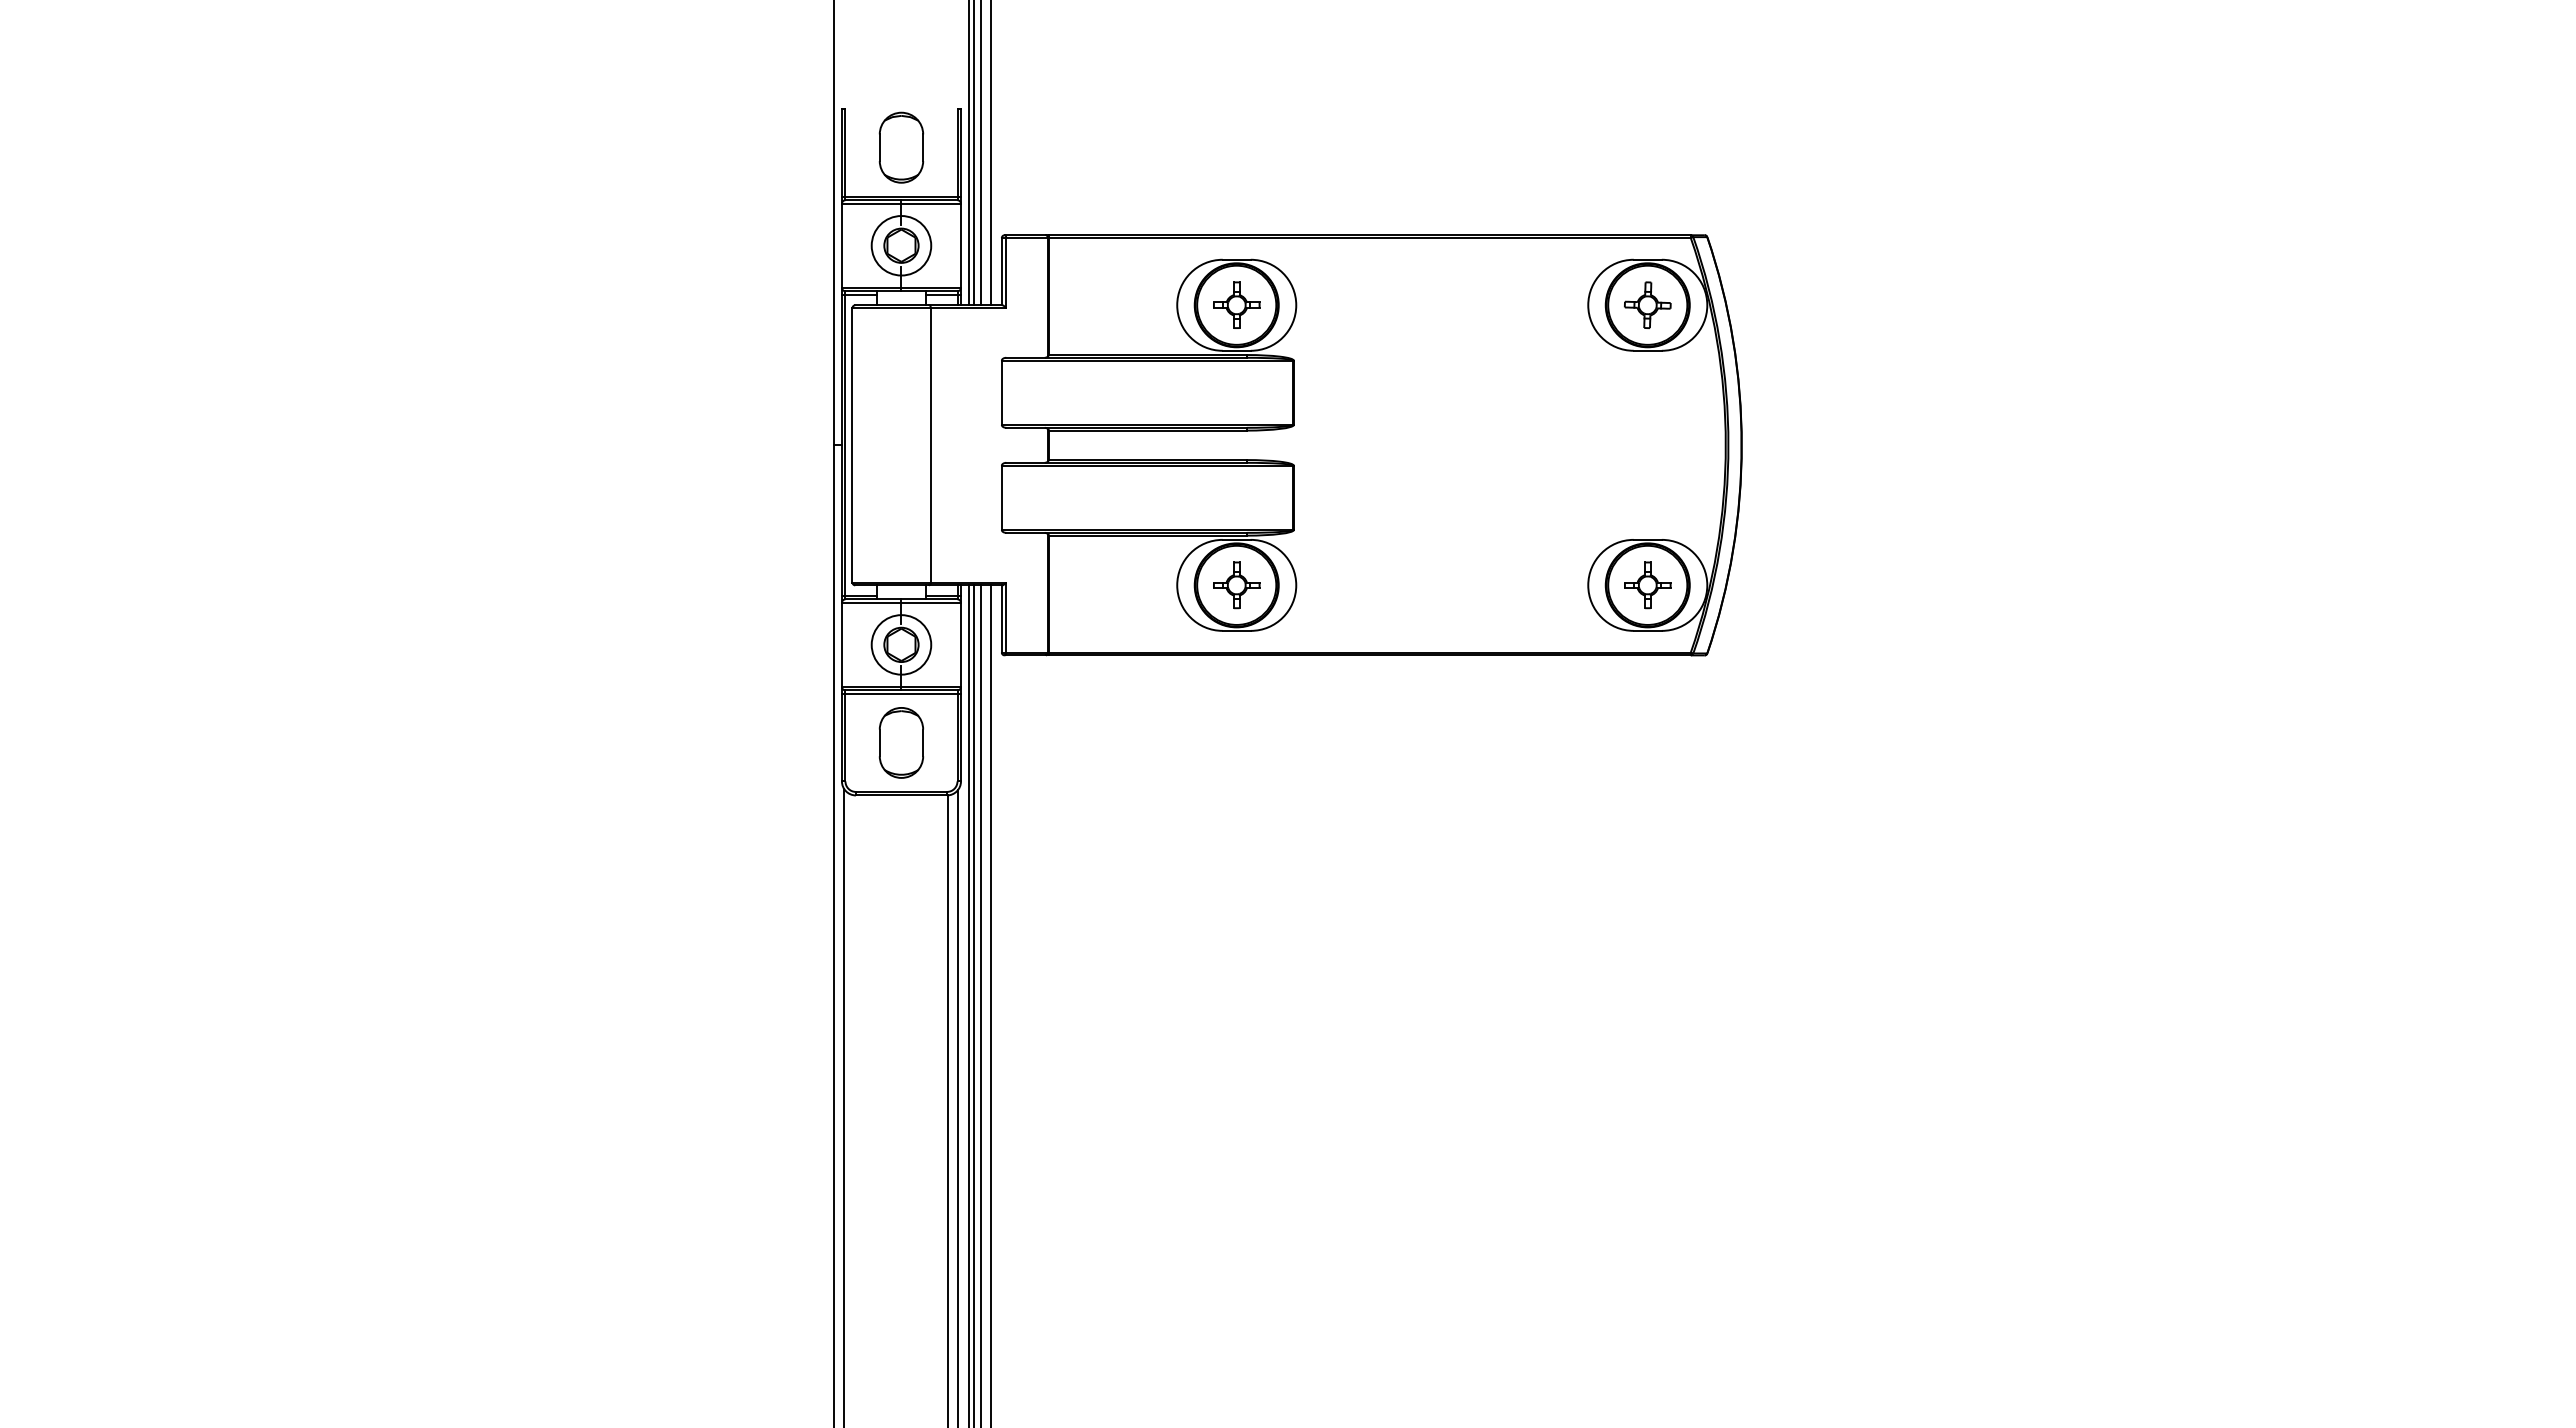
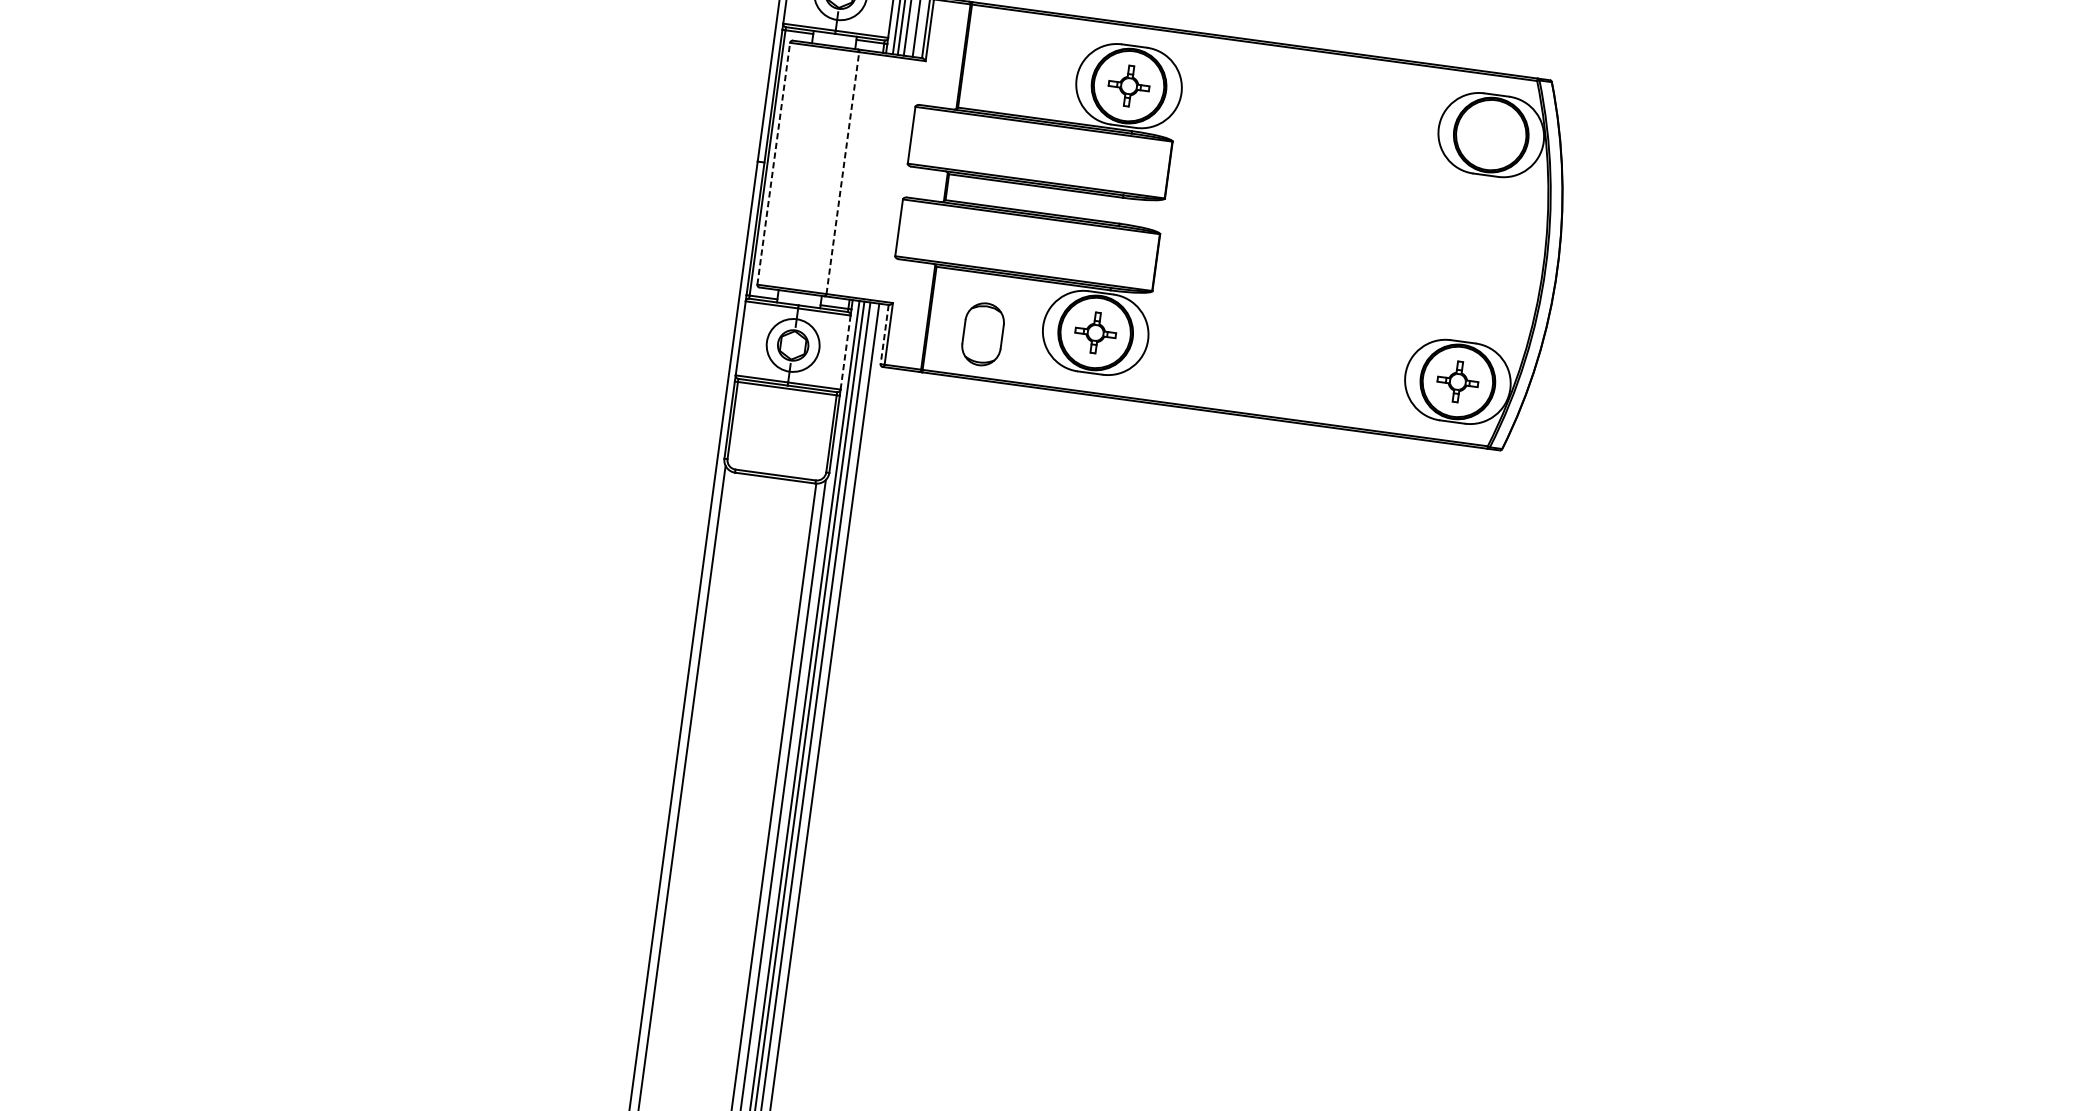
part: (1647, 304) -> (1491, 134), removed
line: (852, 444) -> (773, 163), solid -> dashed
line: (930, 444) -> (842, 172), solid -> dashed
line: (1001, 619) -> (884, 334), solid -> dashed
line: (961, 644) -> (846, 352), solid -> dashed
part: (900, 742) -> (982, 333), moved

